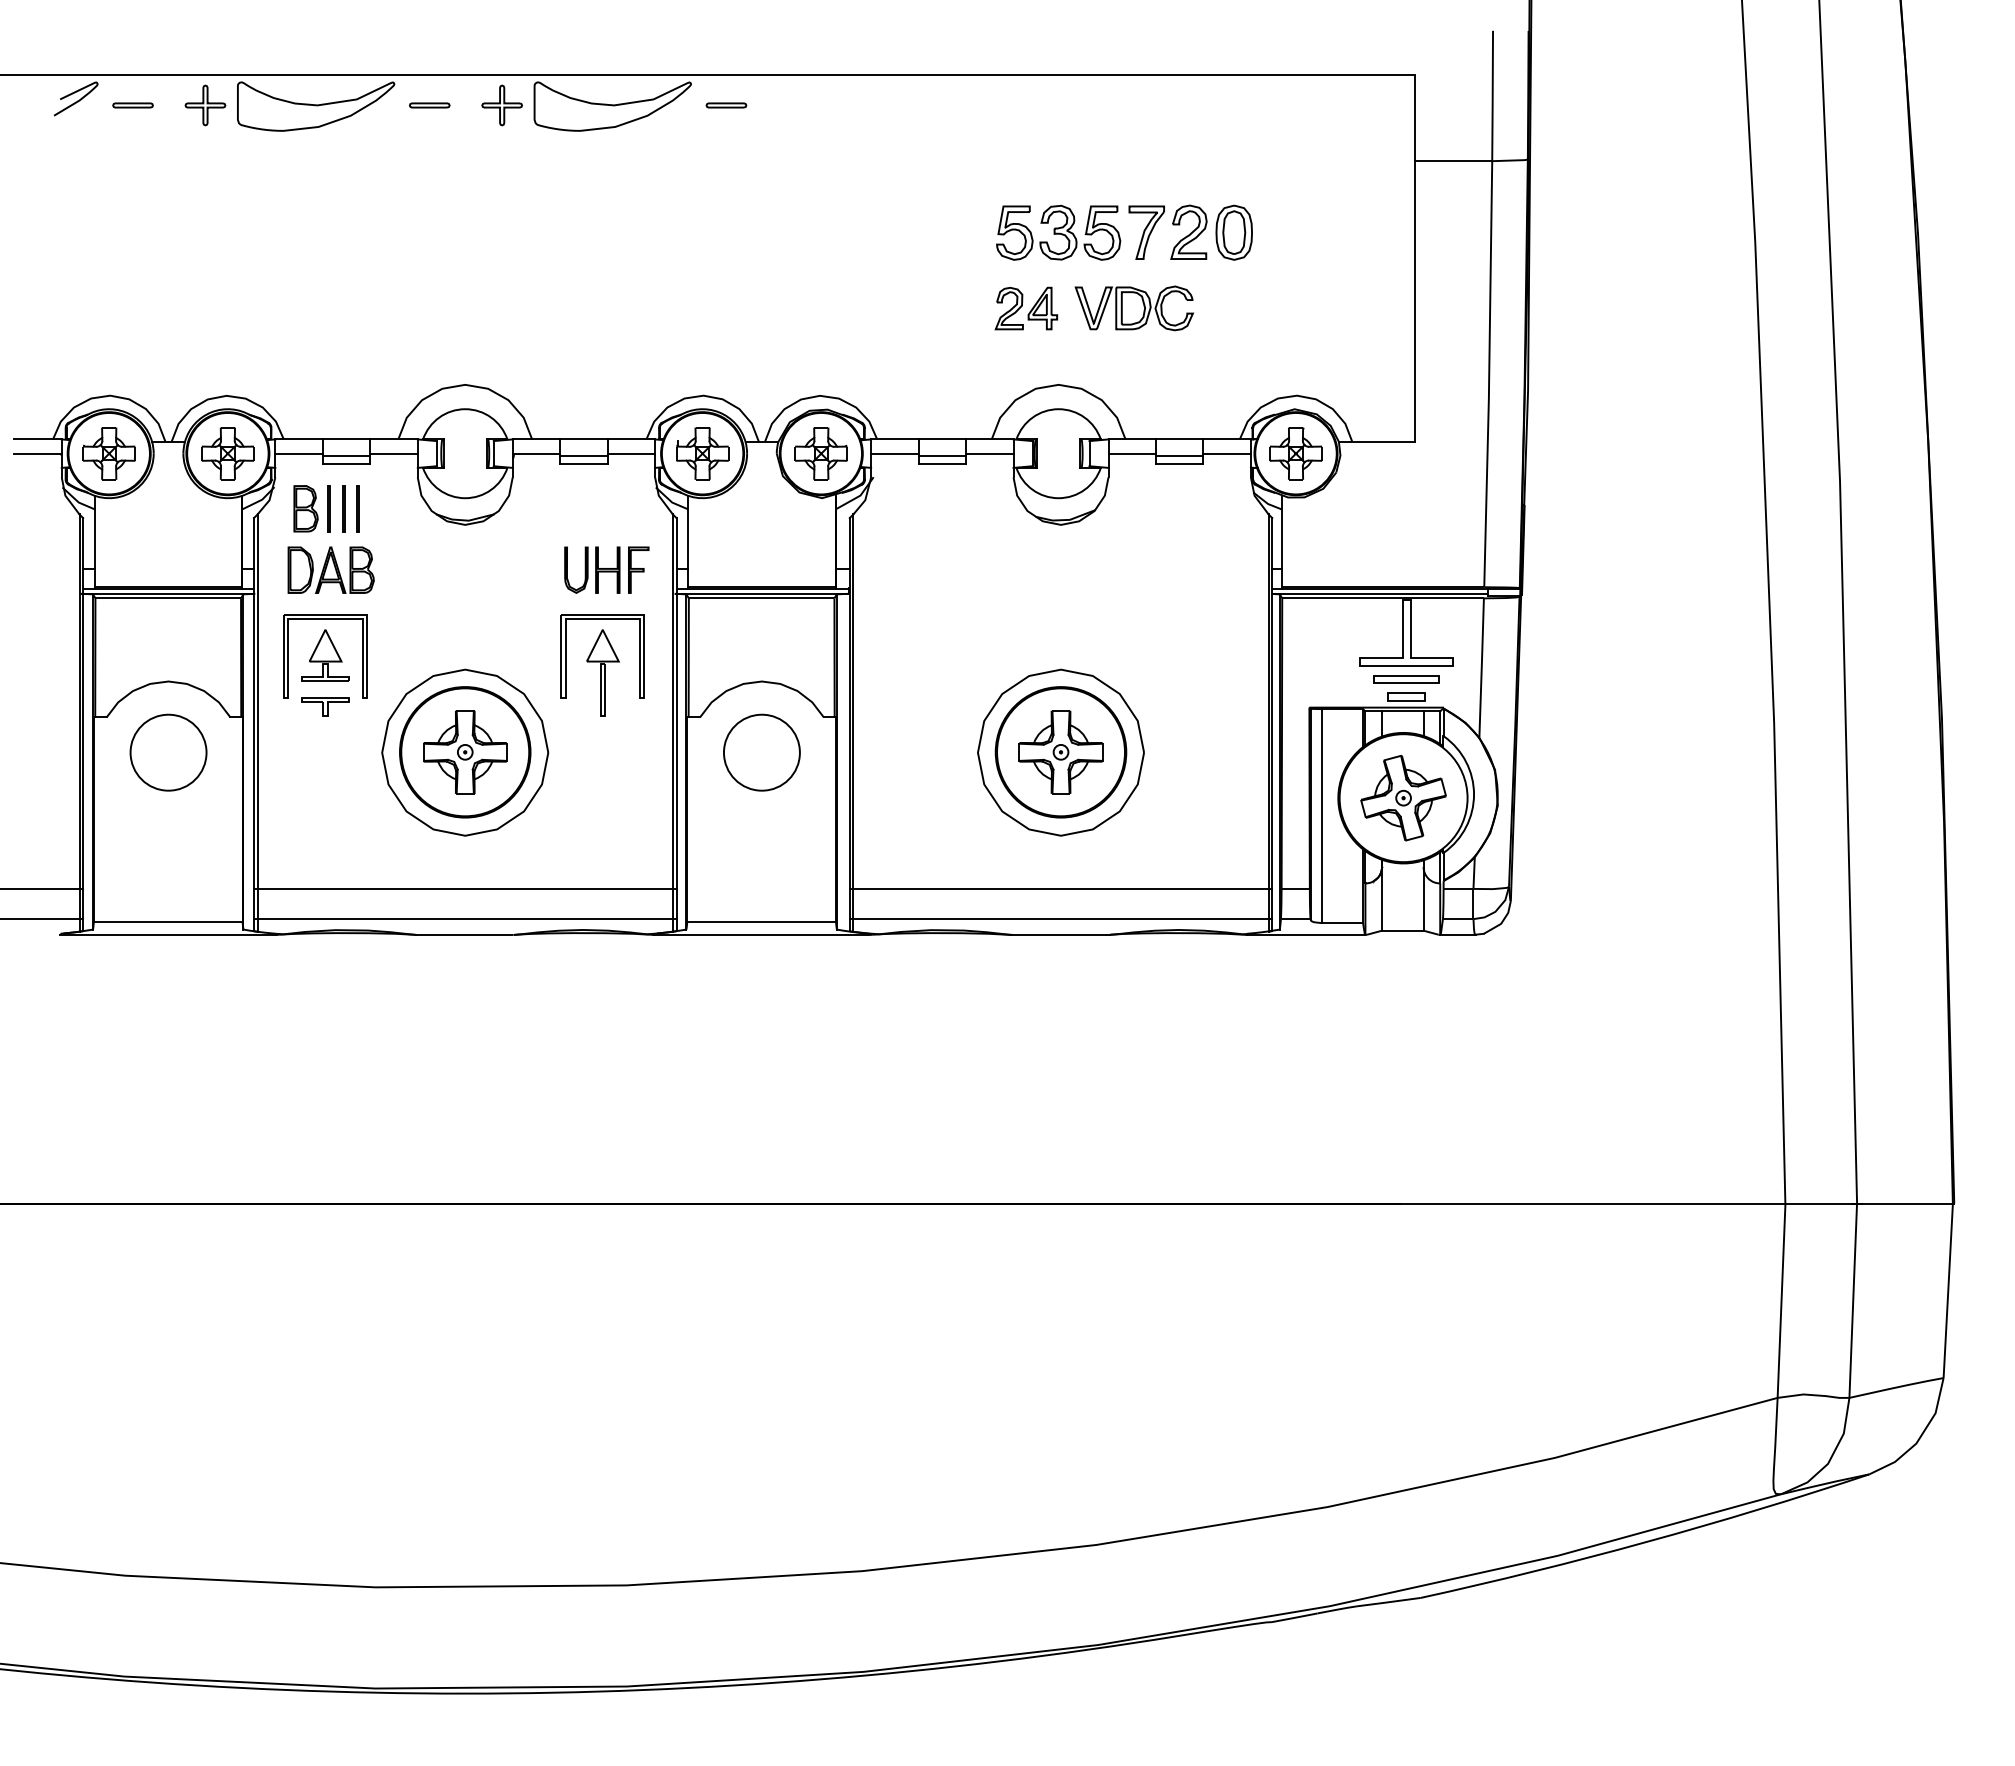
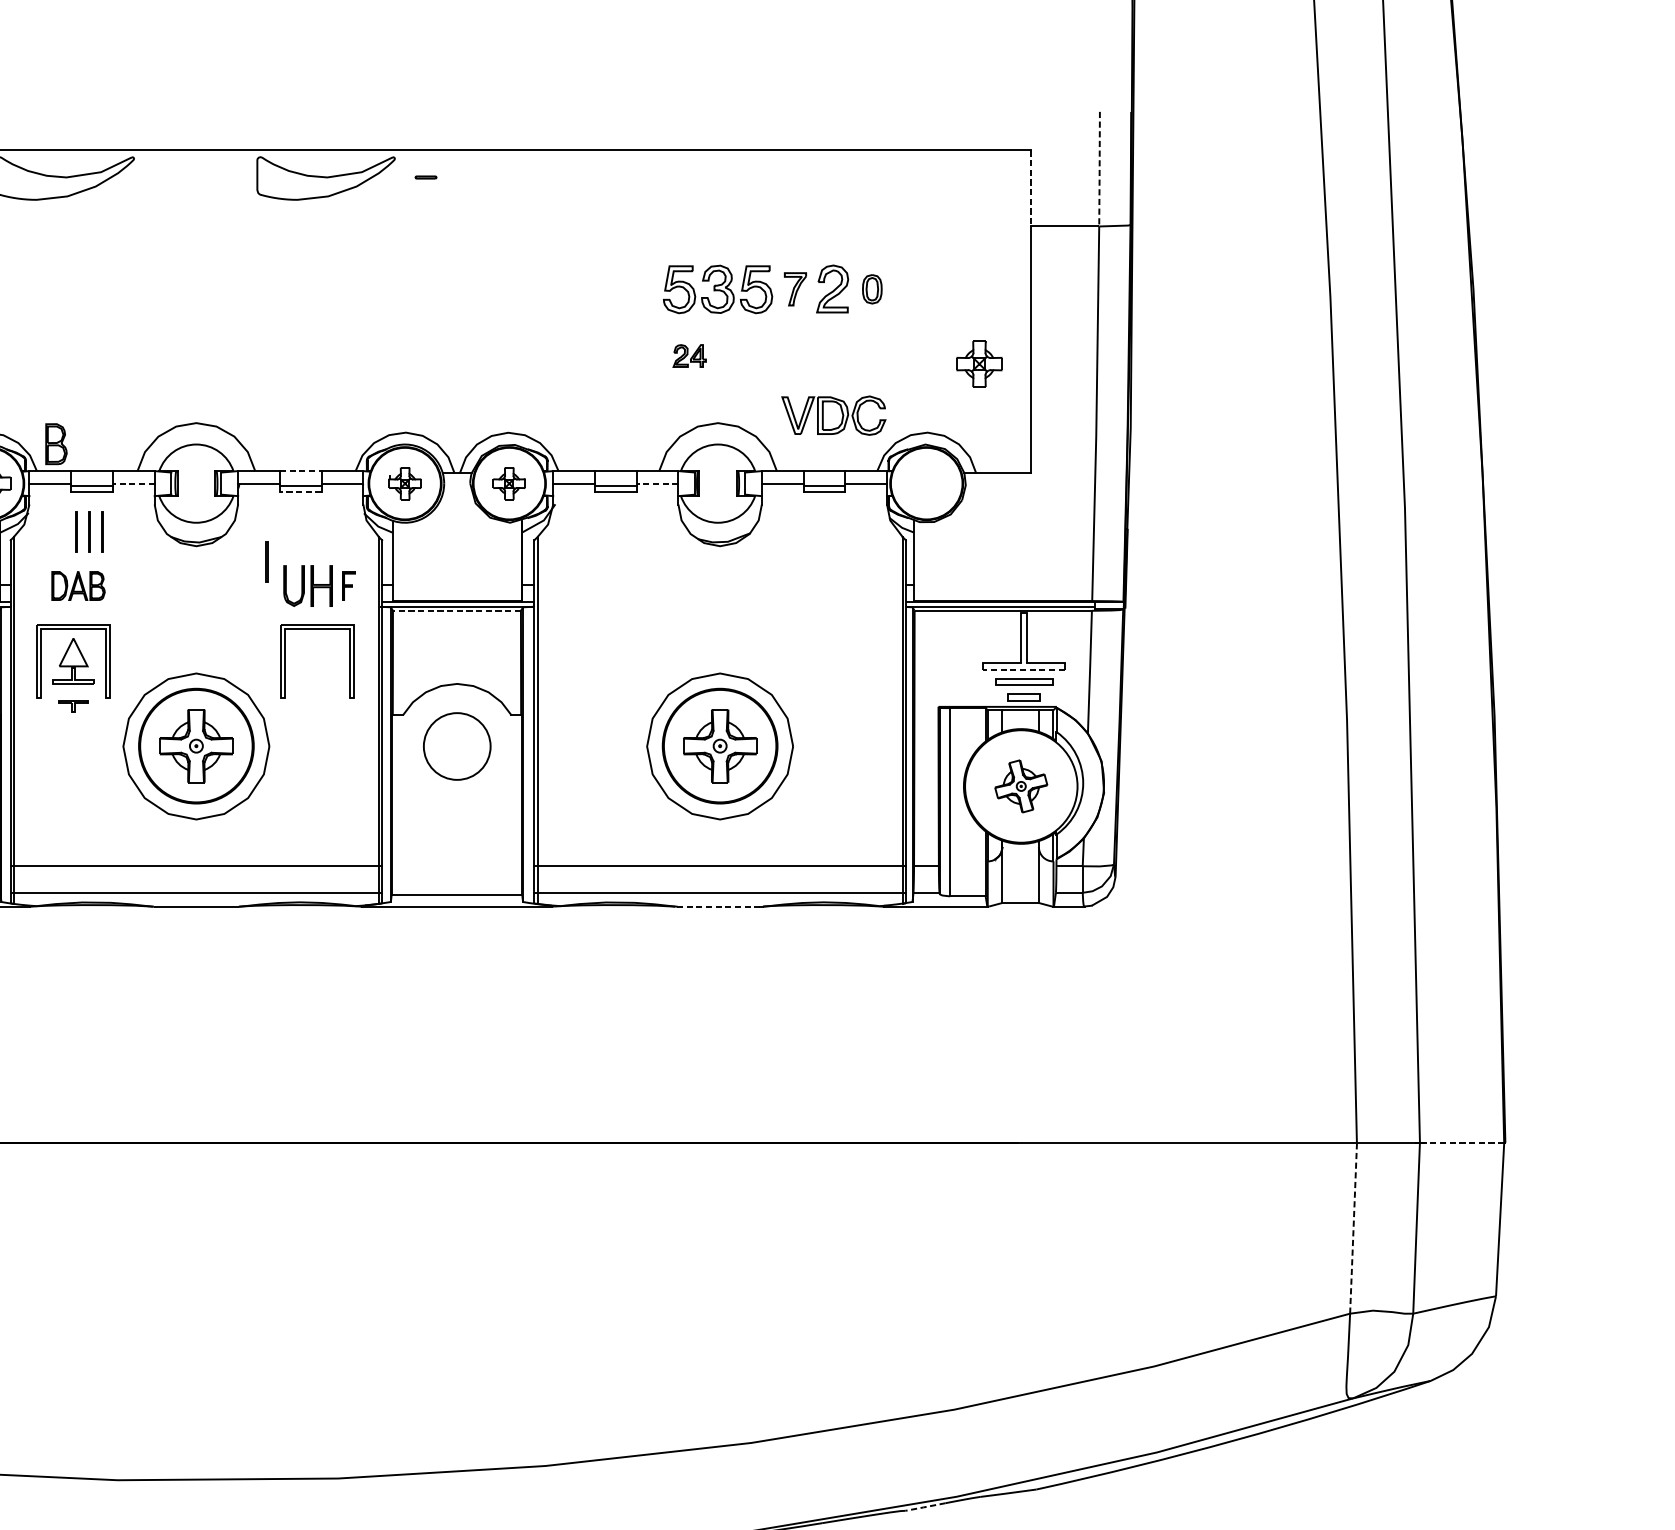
line: (1492, 96) -> (1099, 169), solid -> dashed
part: (429, 105) -> (164, 177), removed
part: (501, 105) -> (228, 177), removed
part: (726, 105) -> (426, 177), size x0.6
line: (1414, 119) -> (1030, 189), solid -> dashed
part: (1146, 232) -> (795, 289), size x0.7
part: (1233, 232) -> (871, 289), size x0.6
part: (1026, 308) -> (689, 355), size x0.6
part: (1134, 308) -> (833, 415), moved
line: (583, 439) -> (300, 471), solid -> dashed
part: (702, 453) -> (404, 483), size x0.7
part: (820, 453) -> (508, 483), size x0.7
part: (1295, 453) -> (979, 363), moved
line: (394, 454) -> (134, 484), solid -> dashed
line: (989, 454) -> (657, 484), solid -> dashed
line: (583, 463) -> (300, 492), solid -> dashed
part: (305, 508) -> (55, 443), moved
line: (544, 542) -> (266, 561), added
part: (330, 569) -> (77, 585), size x0.7
part: (638, 569) -> (348, 585), size x0.7
line: (760, 598) -> (455, 610), solid -> dashed
line: (1406, 665) -> (1023, 669), solid -> dashed
part: (602, 672) -> (317, 675), removed
part: (325, 706) -> (73, 705), size x0.7
part: (1403, 797) -> (1021, 785), size x0.7
line: (1057, 934) -> (717, 906), solid -> dashed
line: (1905, 1203) -> (1462, 1142), solid -> dashed
line: (1781, 1300) -> (1353, 1228), solid -> dashed
line: (1294, 1617) -> (925, 1506), solid -> dashed

